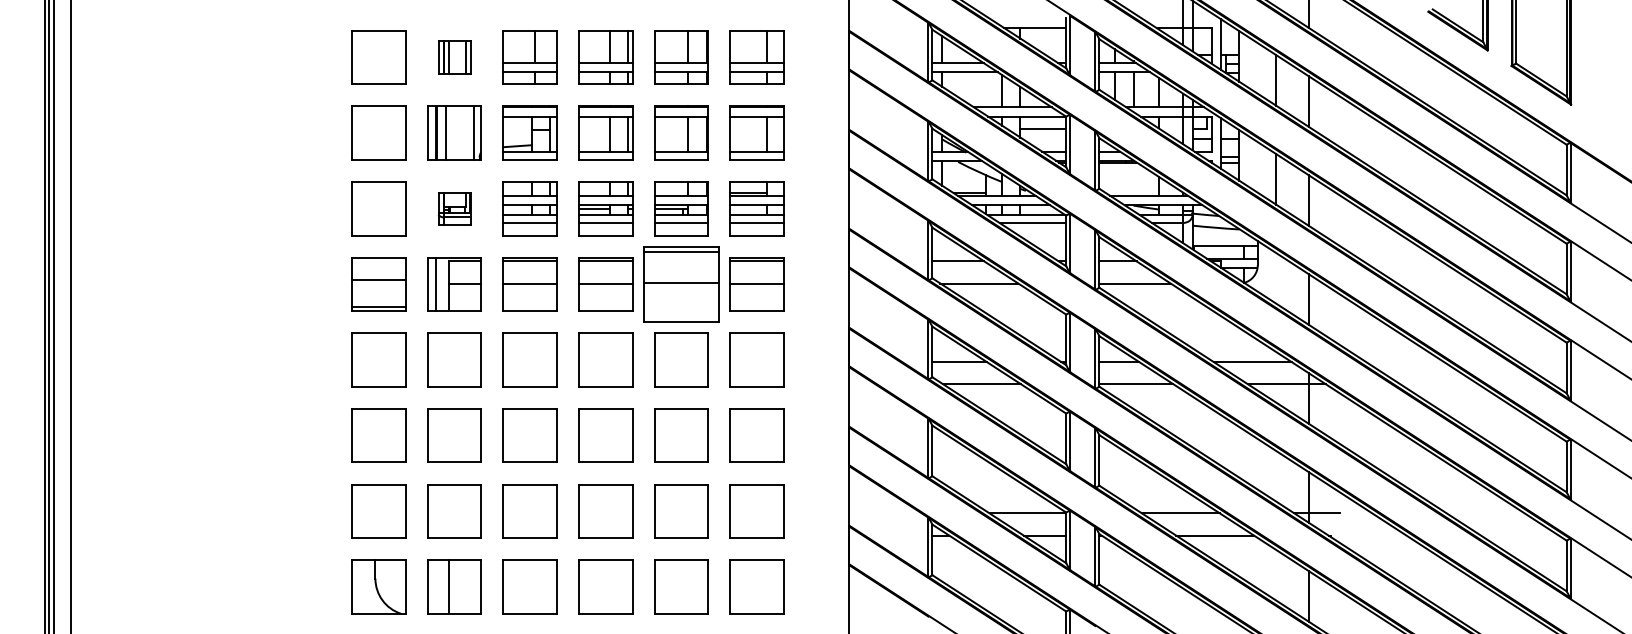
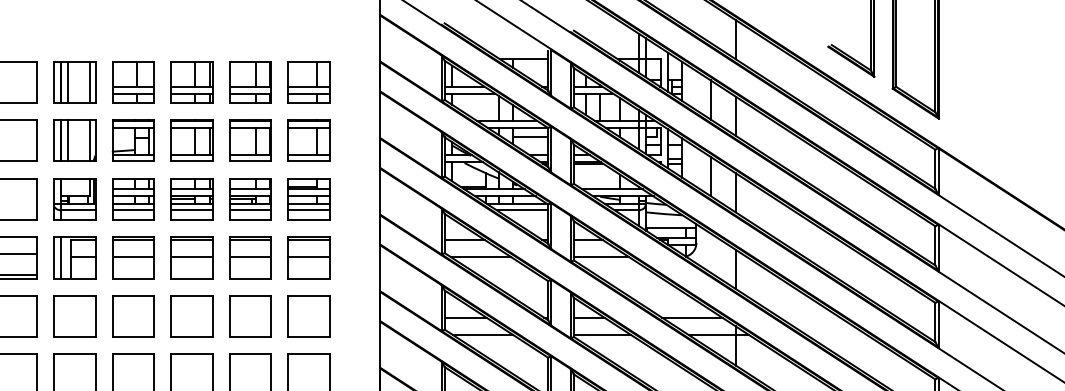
part: (454, 57) -> (74, 82), size x1.67
part: (454, 208) -> (74, 199), size x1.67
part: (681, 284) -> (250, 257), size x0.71

